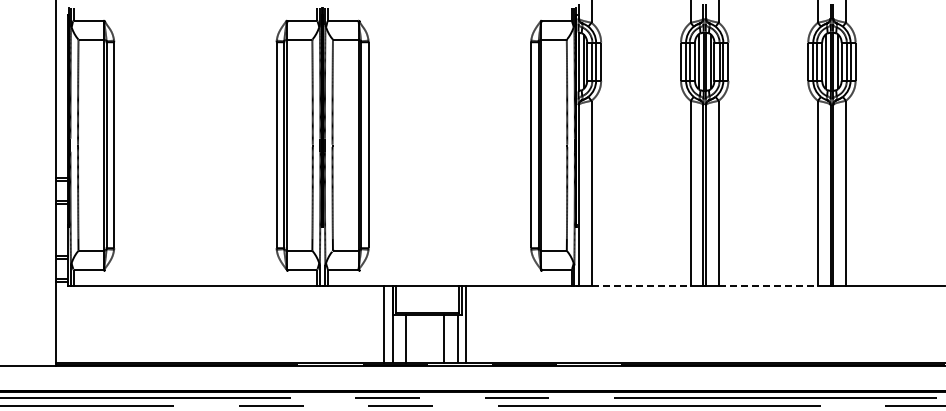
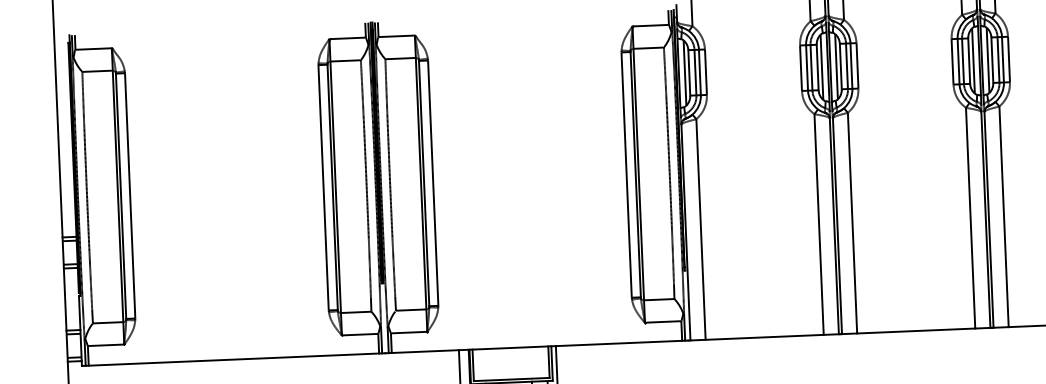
line: (641, 286) -> (765, 337), dashed -> solid
line: (768, 286) -> (916, 331), dashed -> solid

